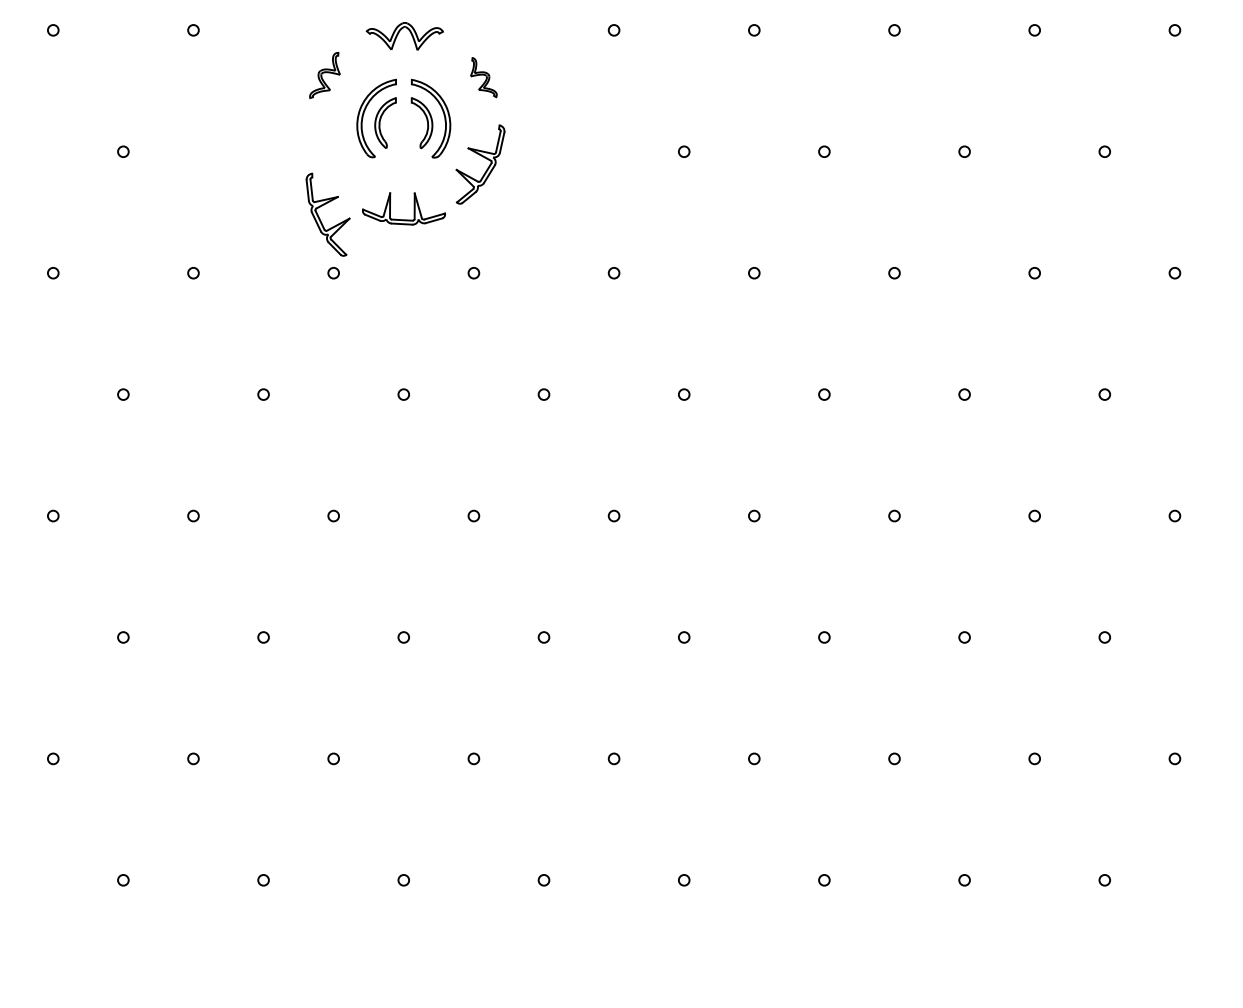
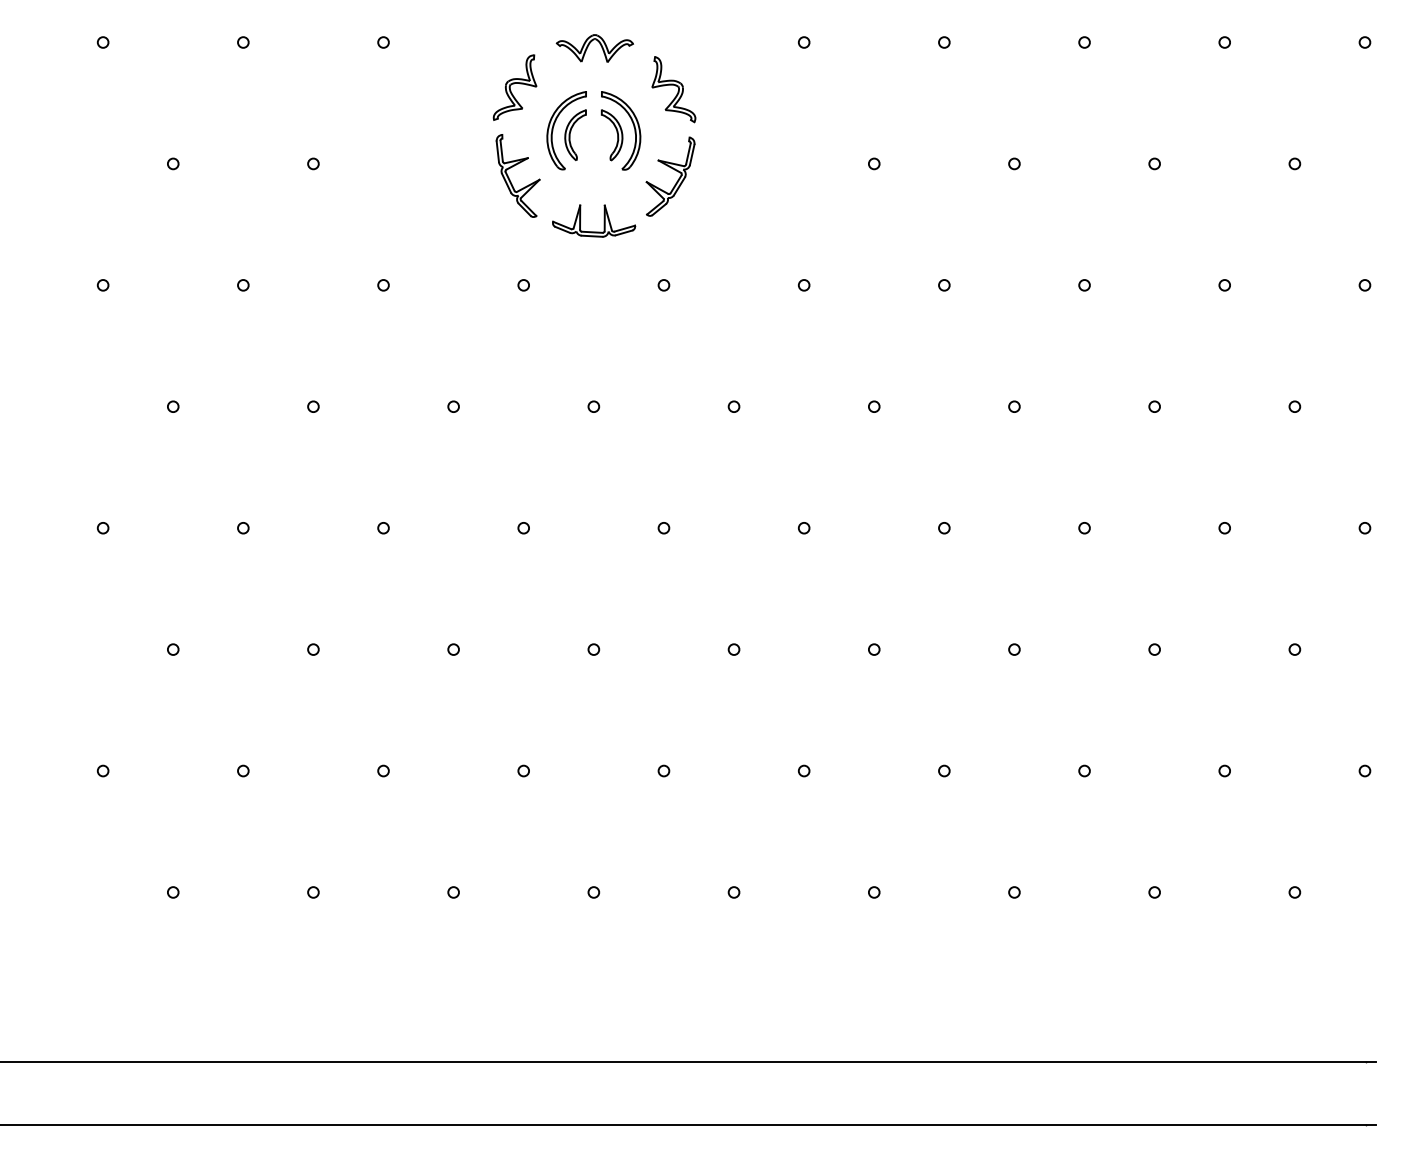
part: (324, 75) -> (514, 87), size x1.43
part: (483, 77) -> (673, 89), size x1.67
part: (320, 218) -> (510, 179), moved

